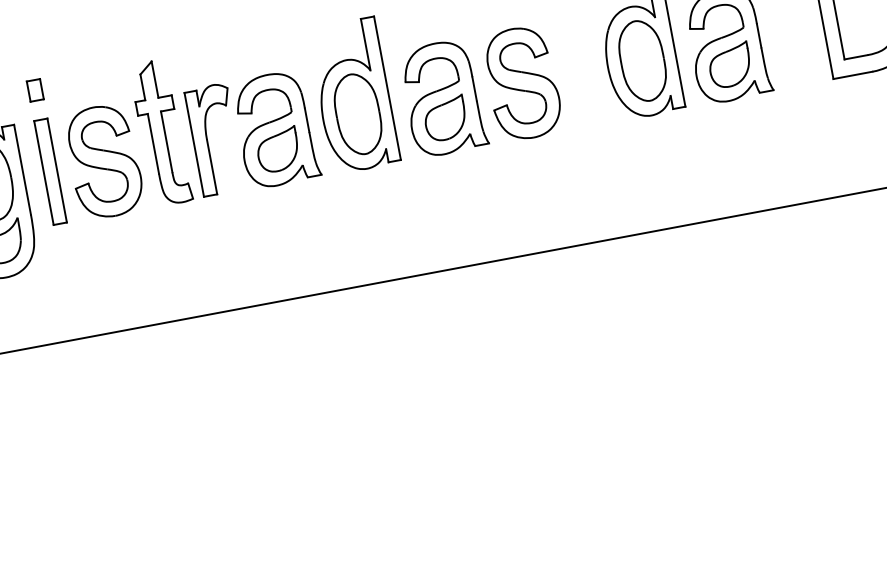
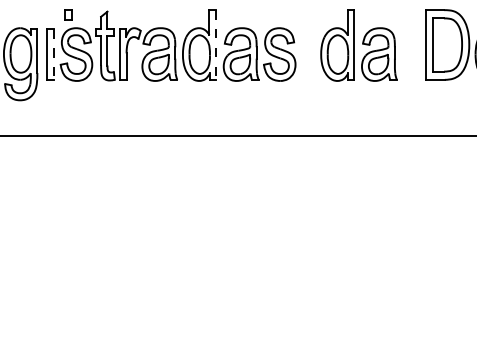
line: (386, 87) -> (215, 44), solid -> dashed
part: (35, 89) -> (68, 14), moved
line: (57, 172) -> (53, 55), solid -> dashed

